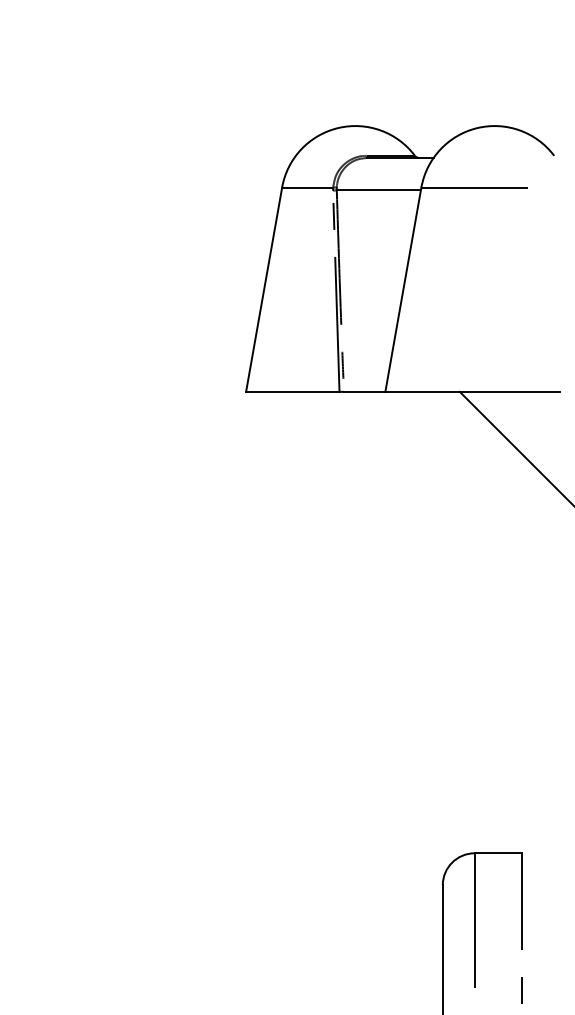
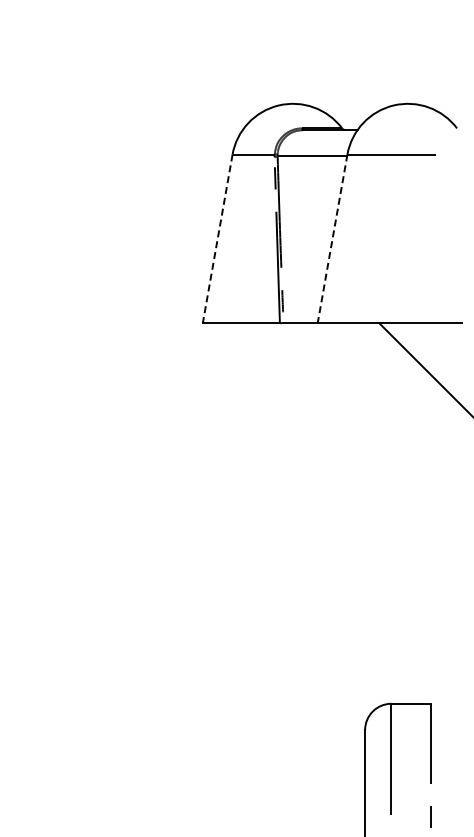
line: (263, 289) -> (217, 238), solid -> dashed
line: (403, 289) -> (332, 238), solid -> dashed

